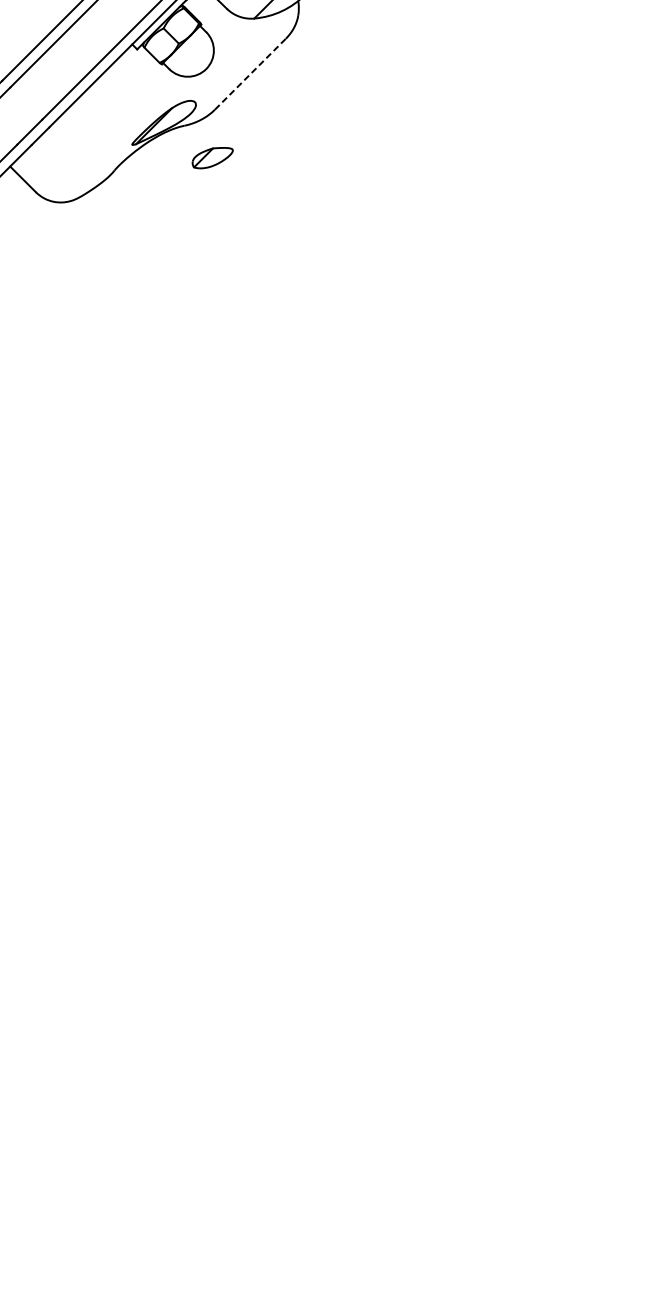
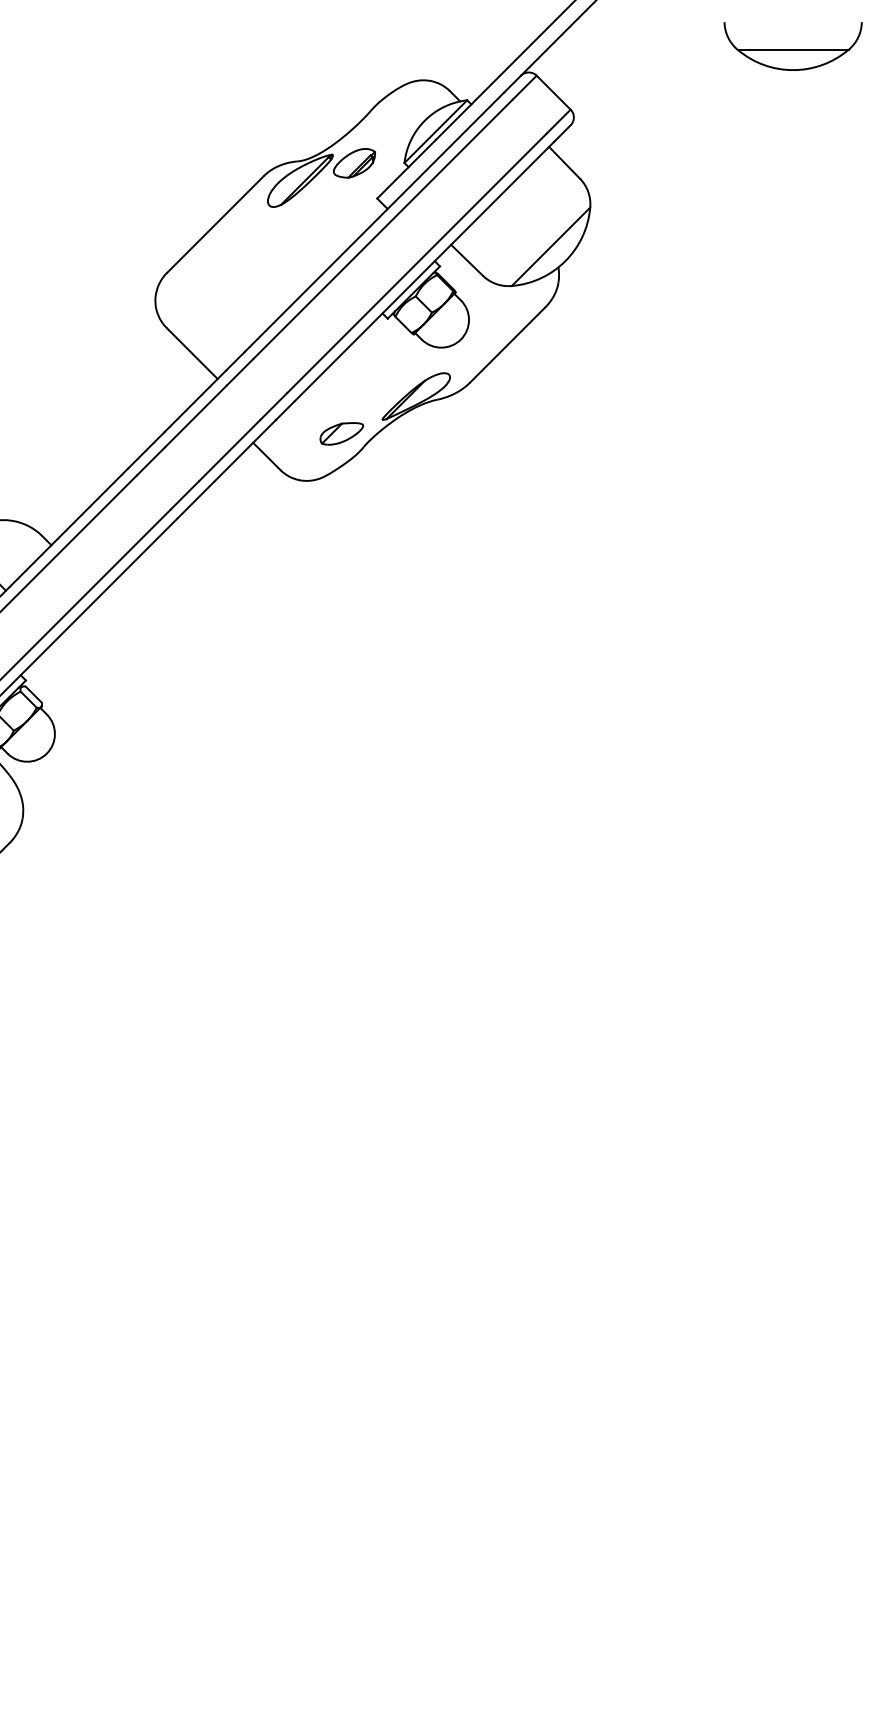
line: (251, 73) -> (508, 344), dashed -> solid
part: (212, 157) -> (341, 433), moved

